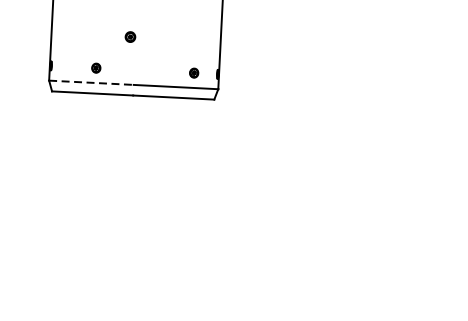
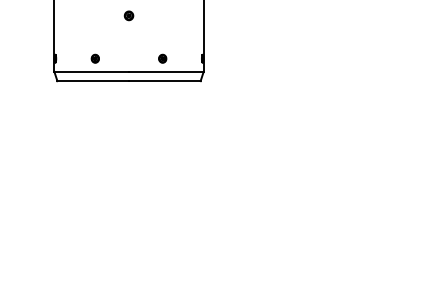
part: (129, 36) -> (128, 15), moved
part: (193, 72) -> (162, 58), moved
line: (92, 82) -> (92, 71), dashed -> solid

